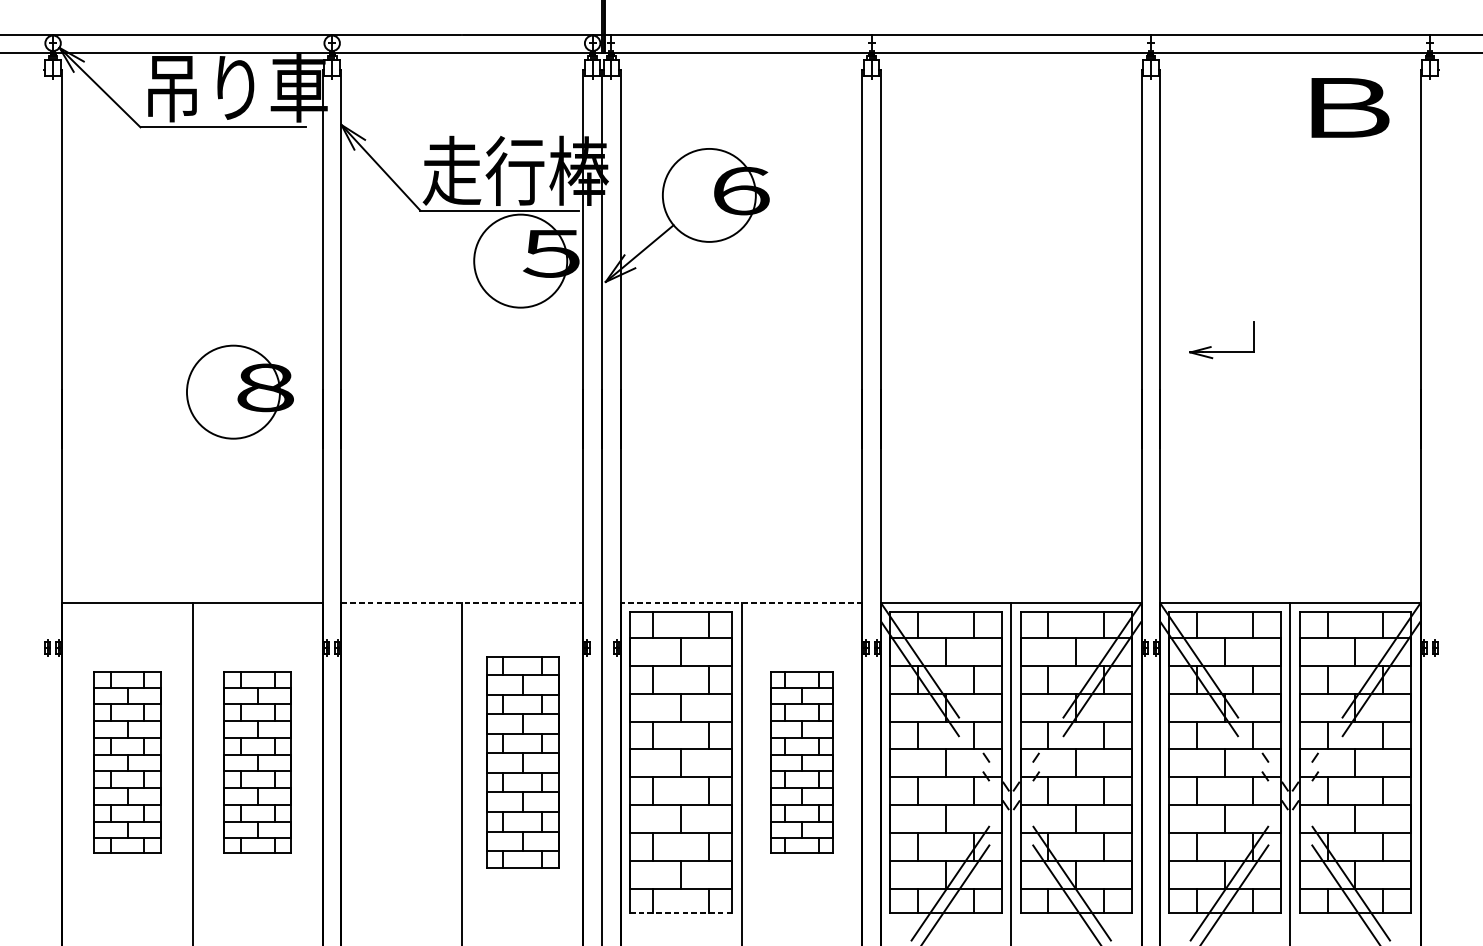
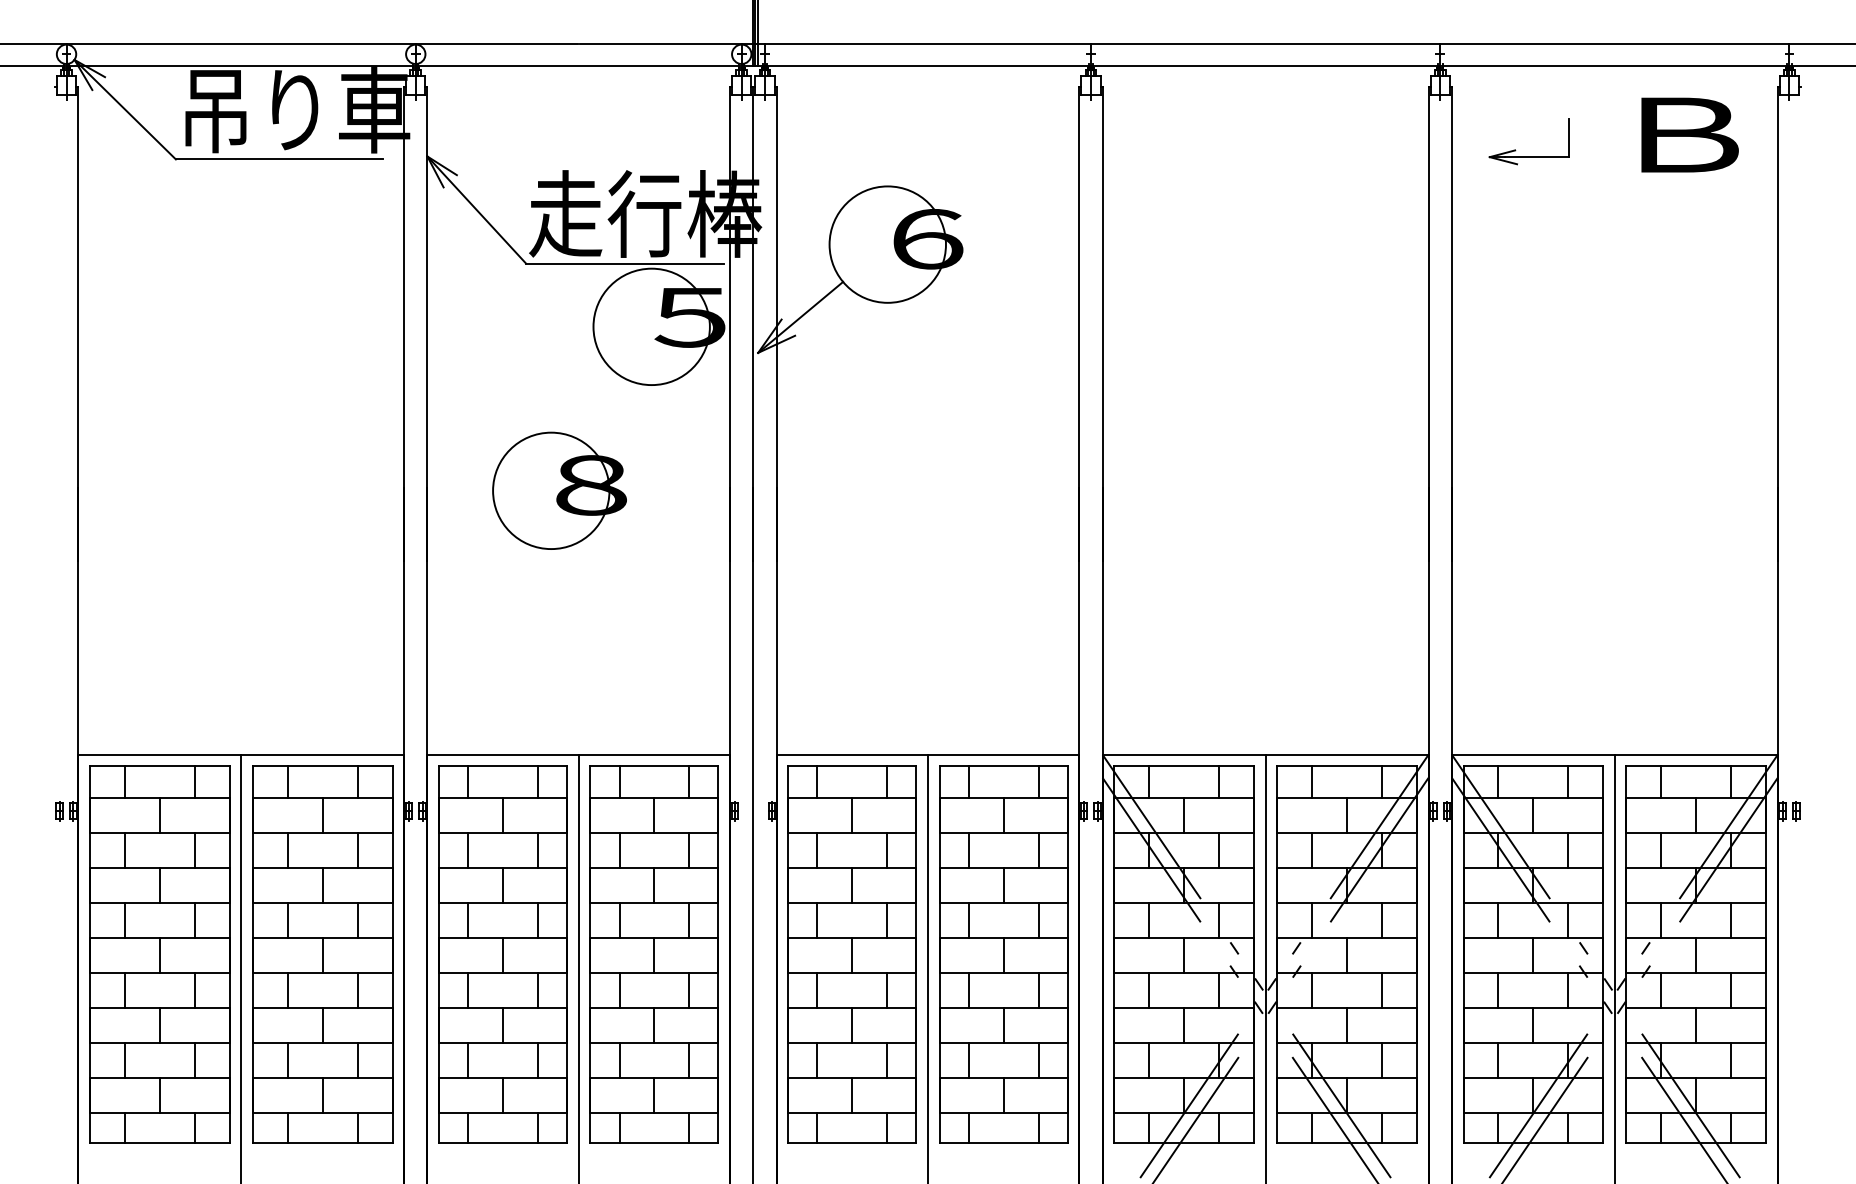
part: (1211, 347) -> (1516, 150), moved
part: (240, 391) -> (559, 490), moved
line: (463, 602) -> (579, 754), dashed -> solid
line: (741, 602) -> (927, 754), dashed -> solid
part: (127, 762) -> (159, 954), size x1.67
part: (257, 762) -> (322, 954), size x1.67
part: (401, 762) -> (502, 954), added
part: (522, 762) -> (653, 954), size x1.43
part: (801, 762) -> (1003, 954), size x1.67
line: (680, 912) -> (851, 1142), dashed -> solid

